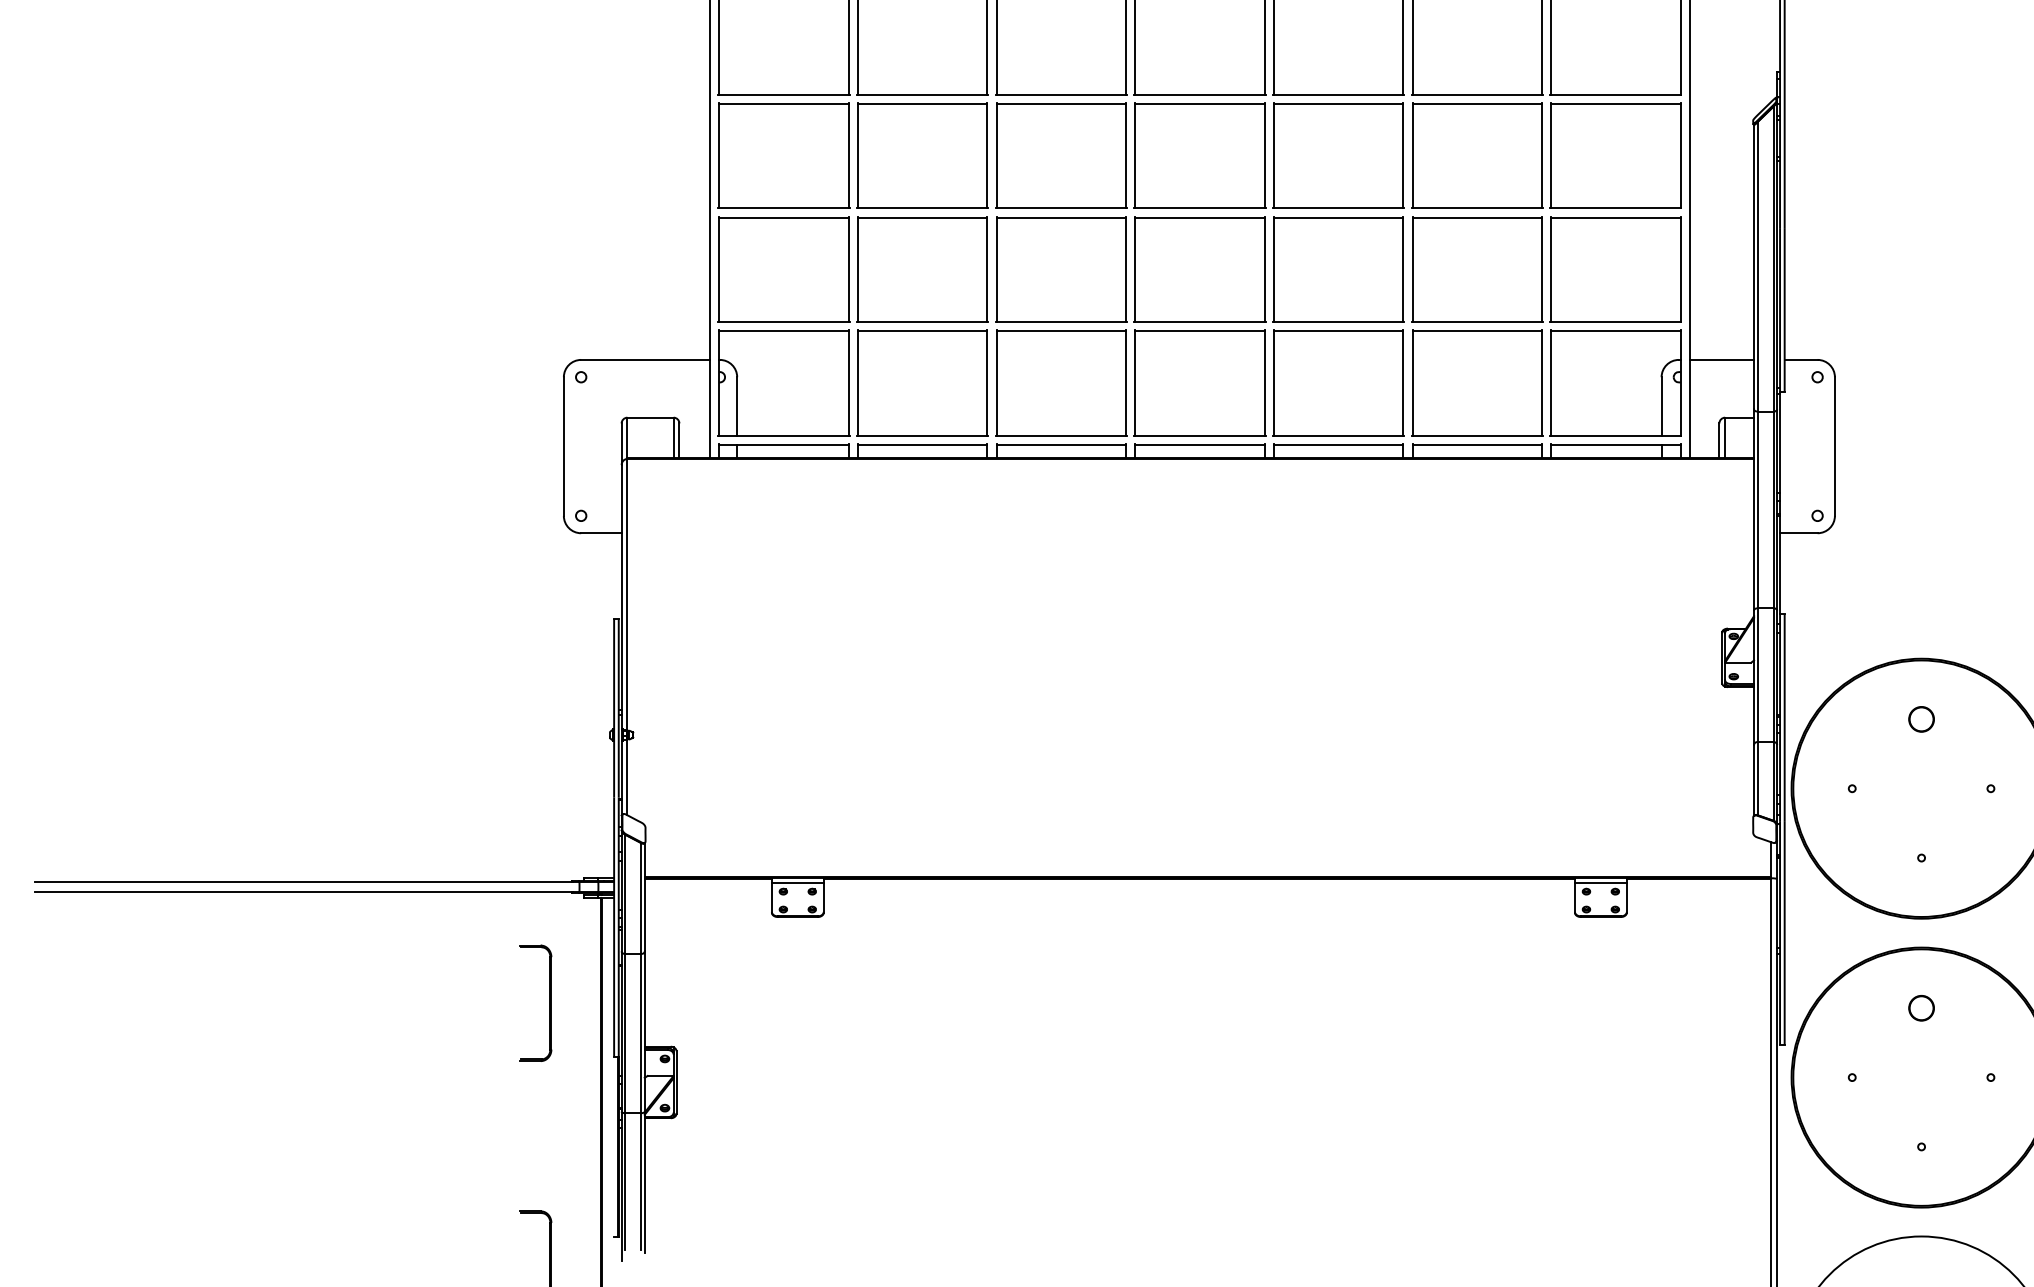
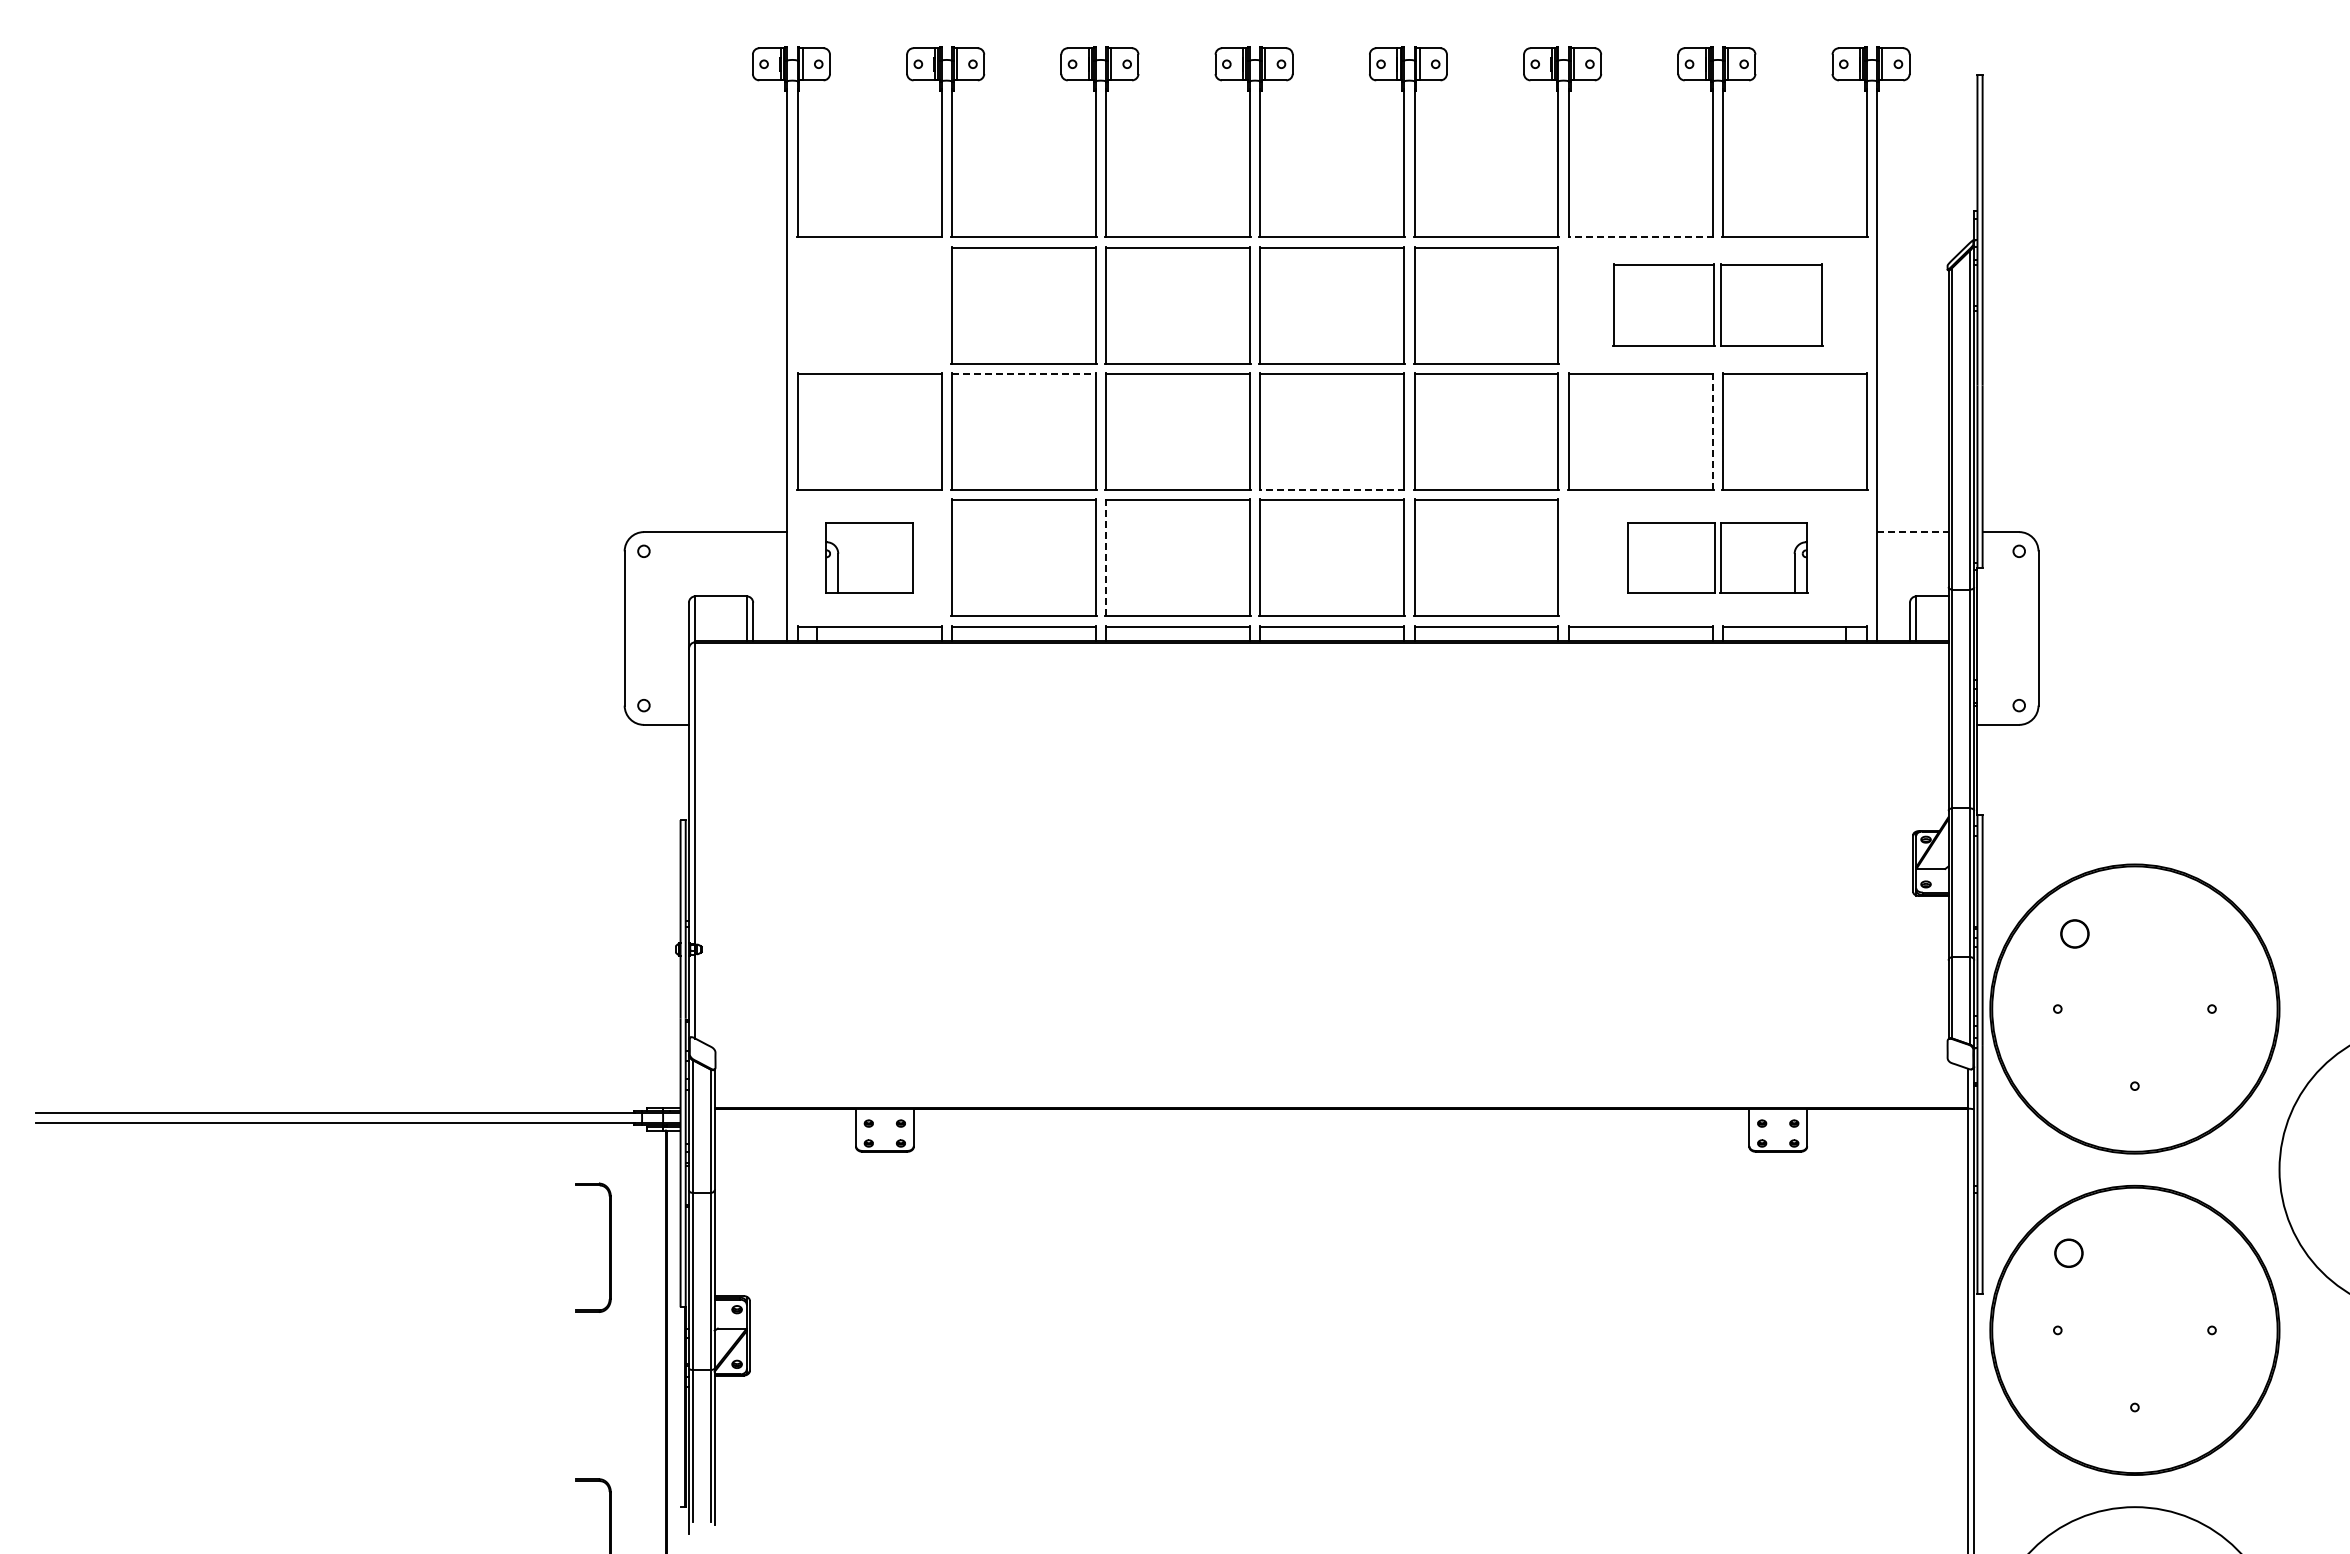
line: (1477, 95) -> (1640, 237), solid -> dashed
part: (783, 156) -> (869, 305), removed
part: (1546, 156) -> (1717, 305), size x0.7
line: (922, 217) -> (1023, 373), solid -> dashed
line: (1541, 269) -> (1712, 431), solid -> dashed
line: (1200, 321) -> (1332, 489), solid -> dashed
line: (1721, 360) -> (1912, 532), solid -> dashed
part: (783, 382) -> (869, 557), size x0.6
line: (997, 382) -> (1106, 557), solid -> dashed
part: (1546, 382) -> (1717, 557), size x0.6
circle: (1921, 718) -> (2074, 933), moved
line: (797, 882) -> (884, 1113), removed
line: (1601, 882) -> (1778, 1113), removed
circle: (1921, 1007) -> (2068, 1252), moved

